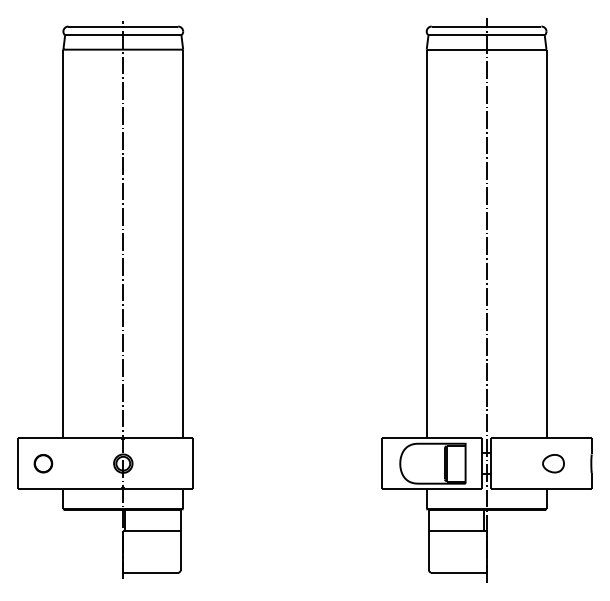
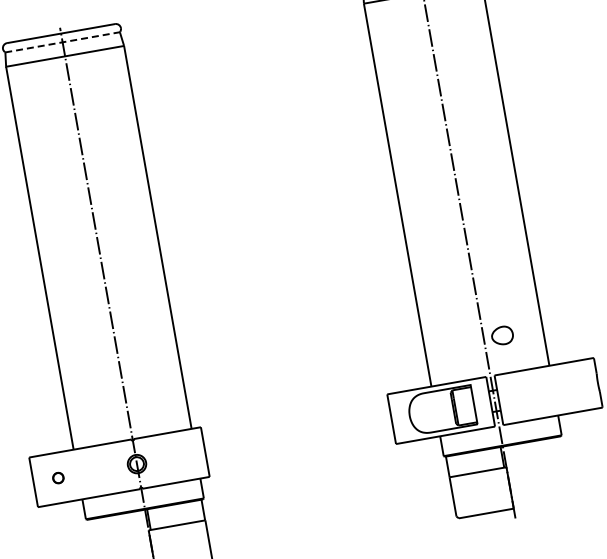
line: (123, 35) -> (62, 42), solid -> dashed
part: (43, 463) -> (58, 477), size x0.6
part: (553, 463) -> (502, 335), moved

